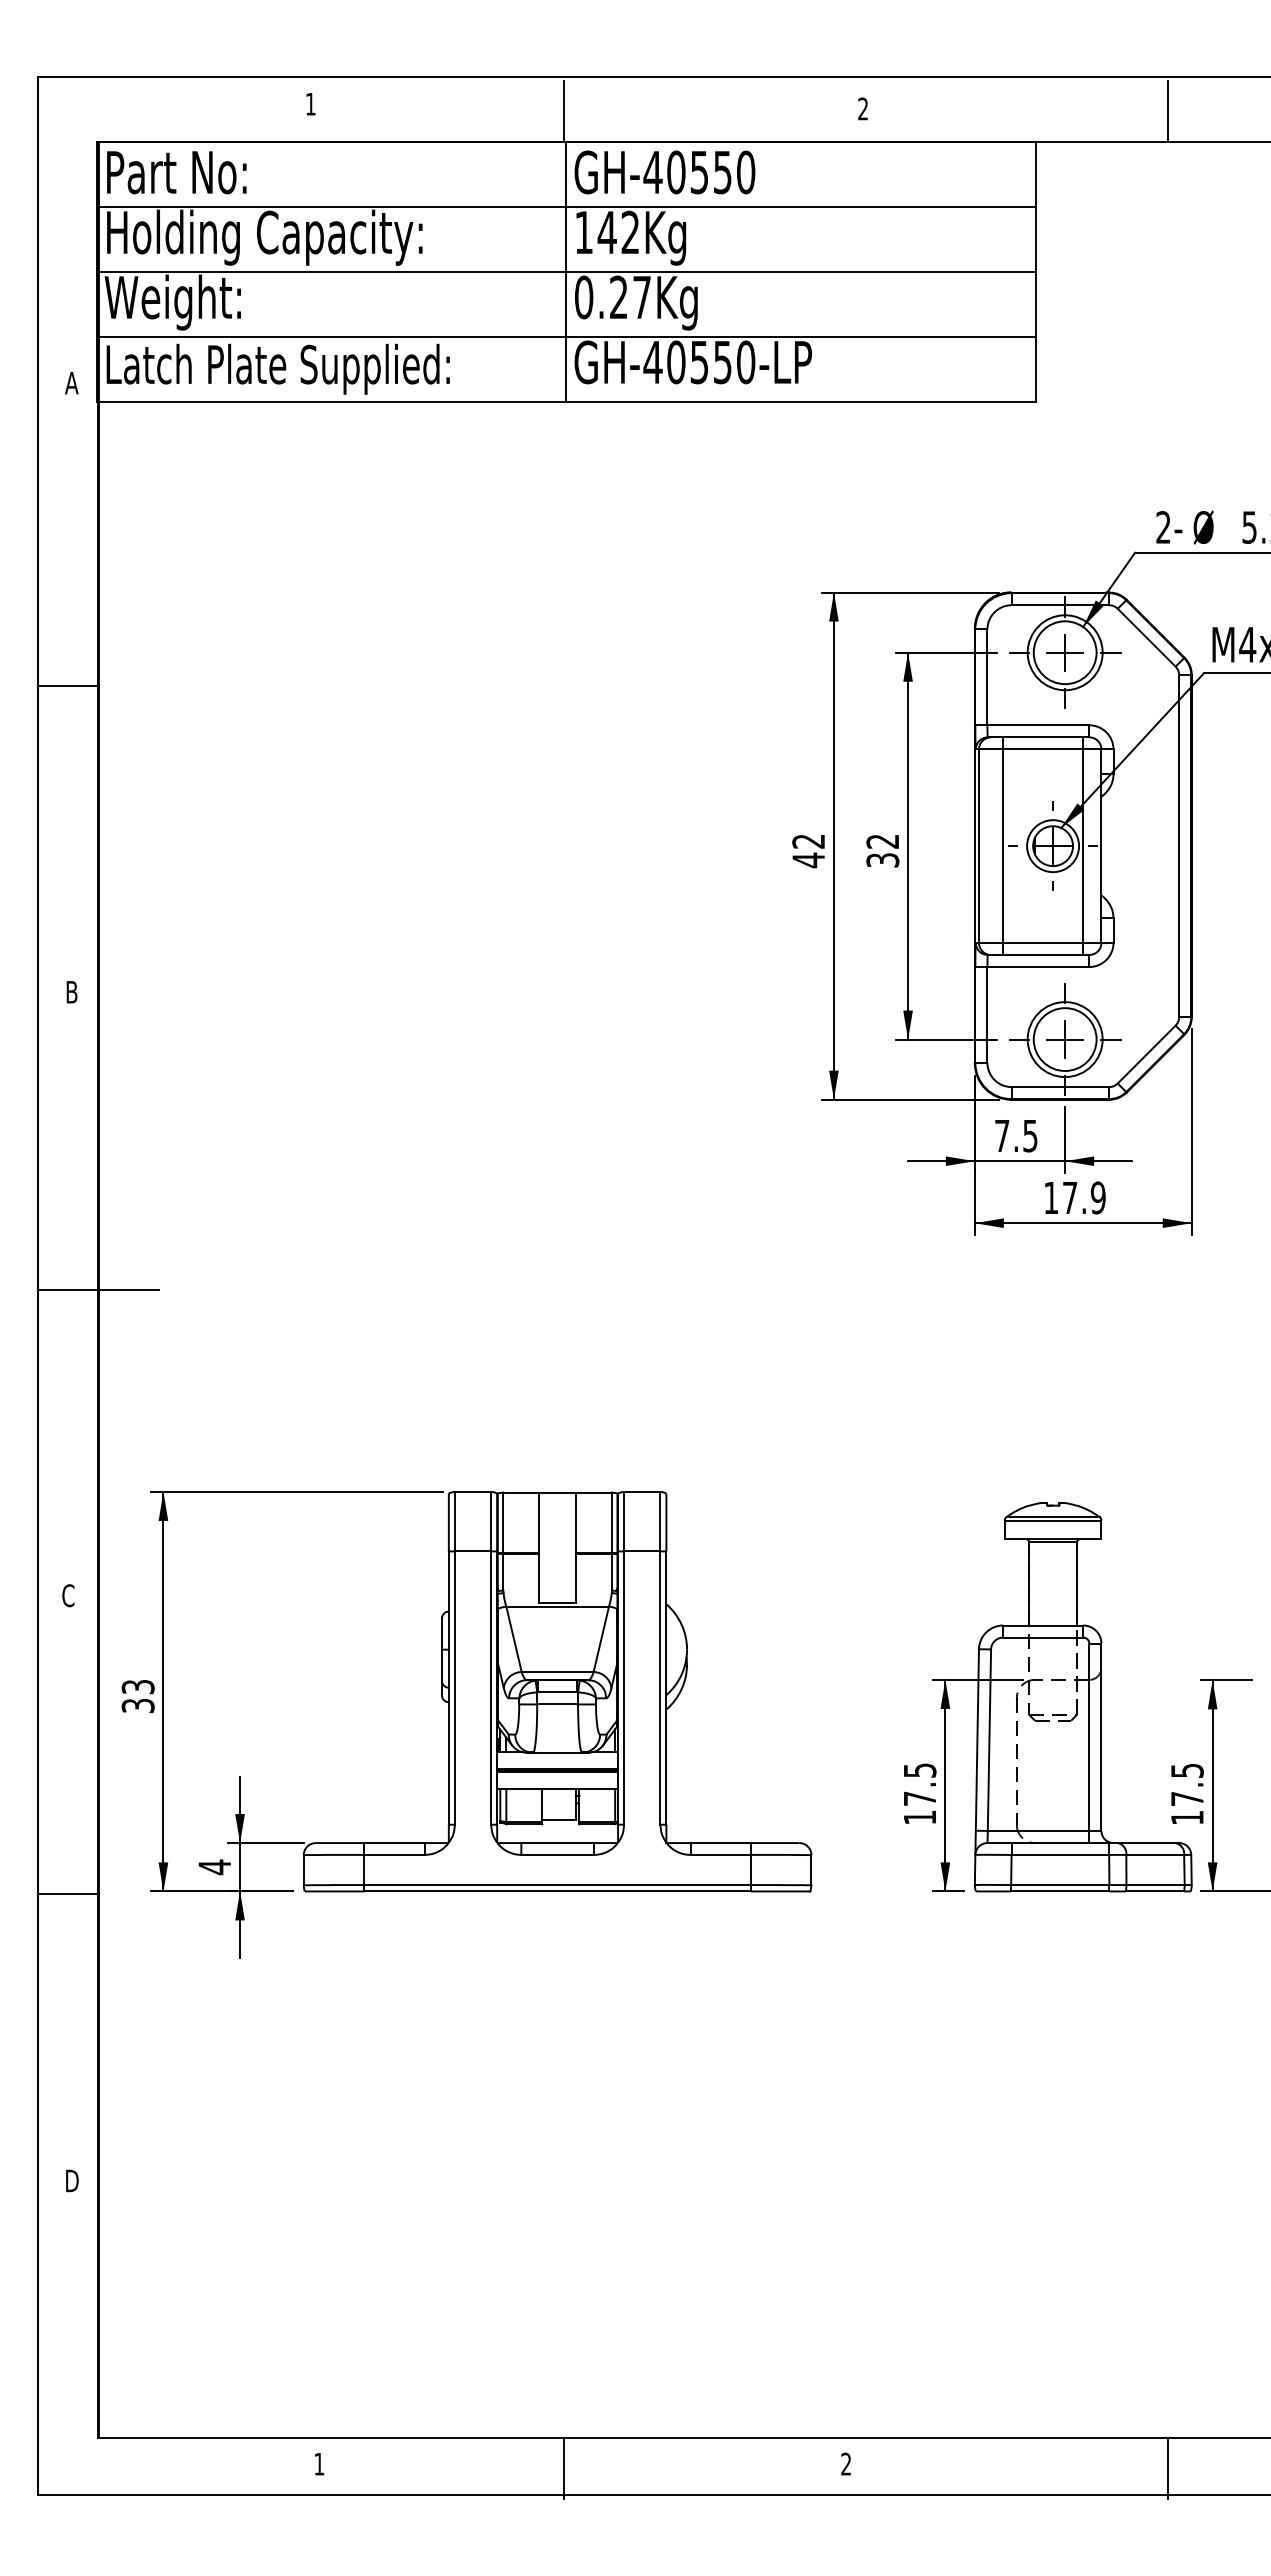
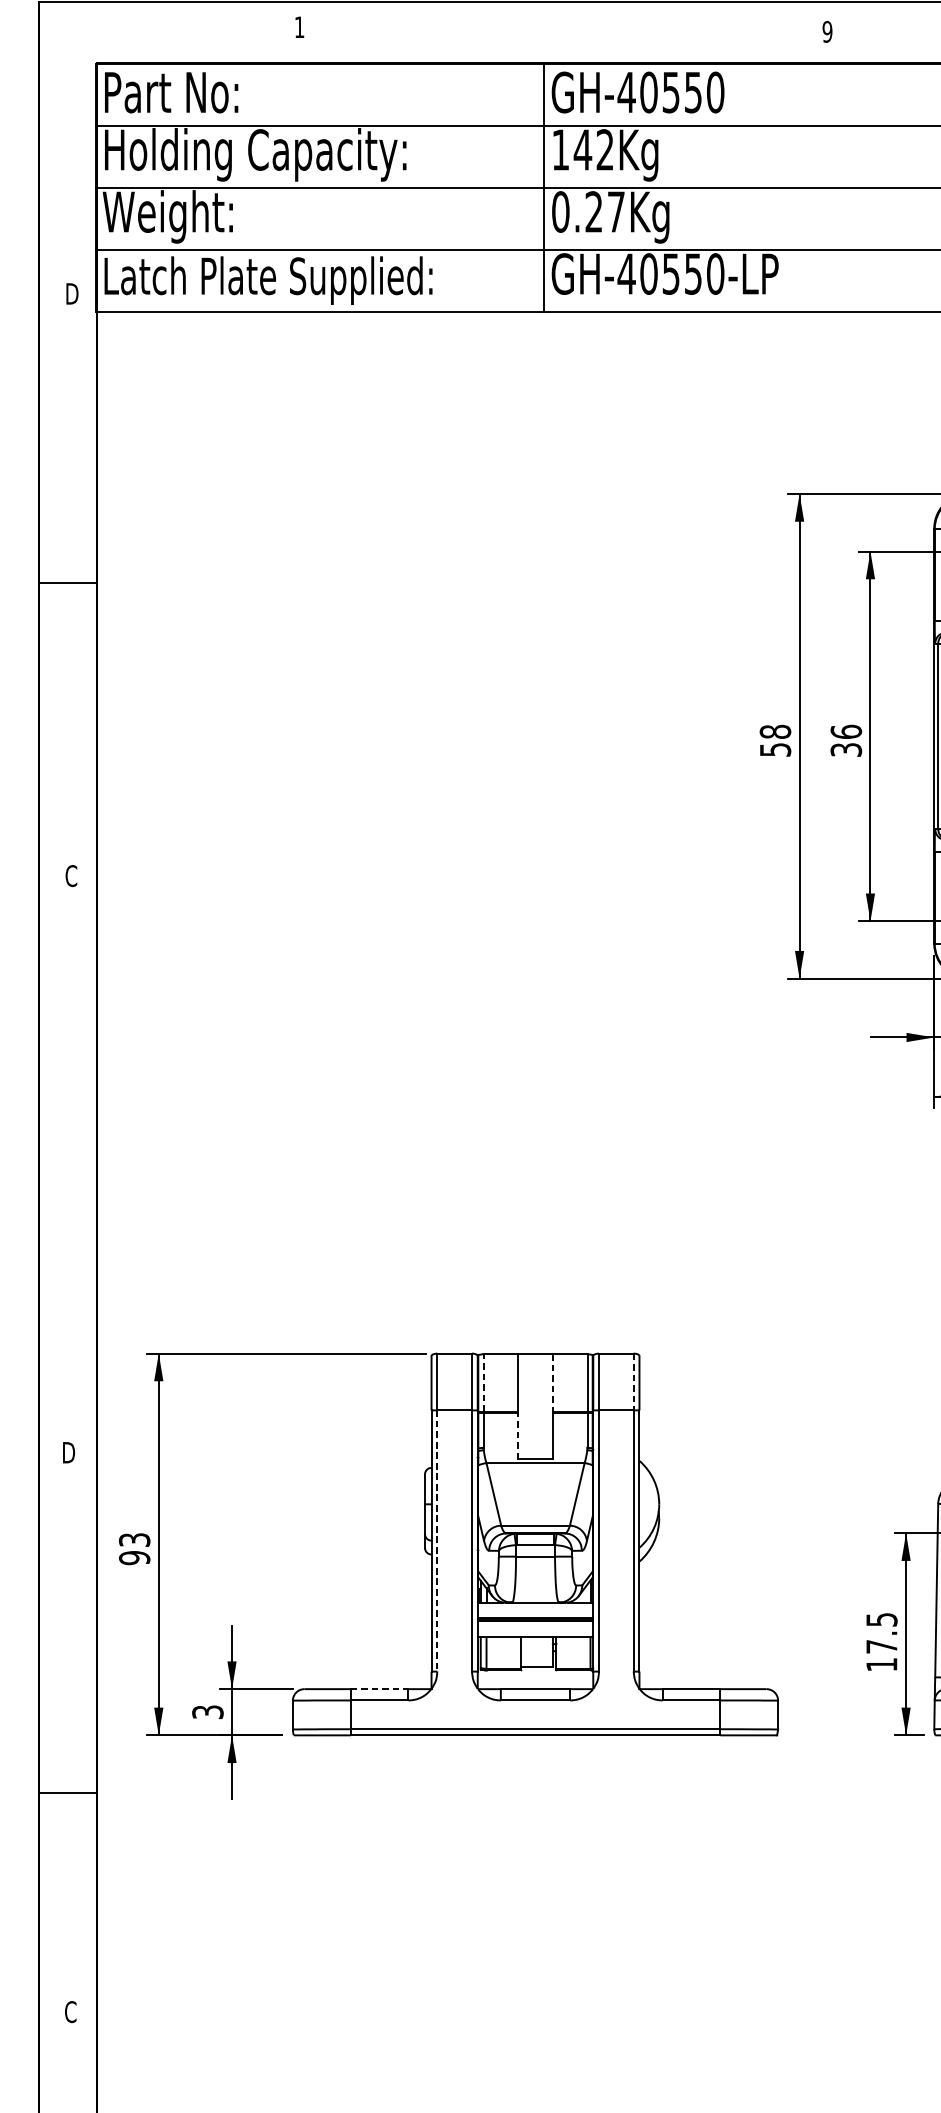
text: (863, 108) -> (827, 31), 2 -> 9
line: (563, 111) -> (541, 34), removed
text: (72, 383) -> (71, 294), A -> D
text: (882, 841) -> (846, 731), 32 -> 36
text: (808, 851) -> (775, 741), 42 -> 58
text: (72, 991) -> (71, 875), B -> C
line: (98, 1289) -> (96, 1160), removed
line: (660, 1521) -> (633, 1381), solid -> dashed
line: (503, 1522) -> (483, 1382), solid -> dashed
line: (575, 1523) -> (552, 1383), solid -> dashed
line: (539, 1578) -> (518, 1436), solid -> dashed
text: (68, 1595) -> (68, 1452), C -> D
line: (454, 1688) -> (436, 1541), solid -> dashed
text: (137, 1705) -> (134, 1557), 33 -> 93
line: (394, 1843) -> (379, 1689), solid -> dashed
text: (214, 1867) -> (207, 1712), 4 -> 3
line: (68, 1894) -> (68, 1792), moved
text: (71, 2180) -> (70, 2011), D -> C

